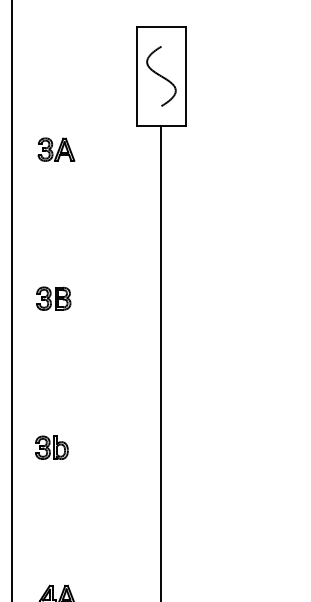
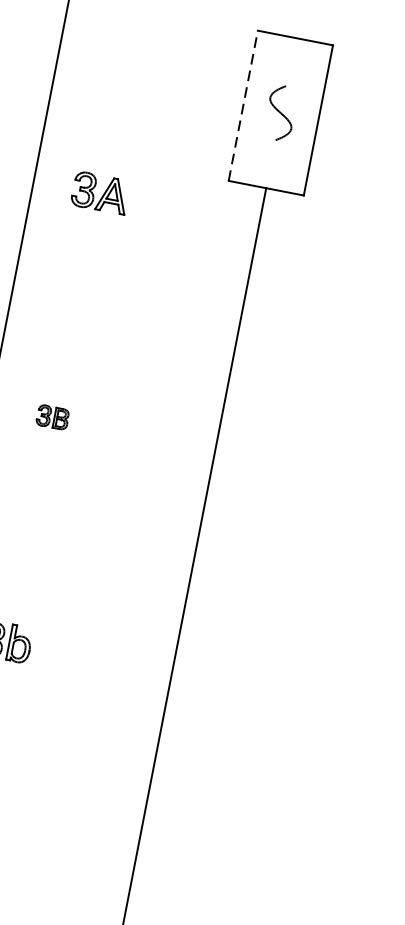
line: (136, 76) -> (243, 105), solid -> dashed
part: (161, 76) -> (280, 113), size x0.6
part: (53, 298) -> (52, 417), size x0.6

